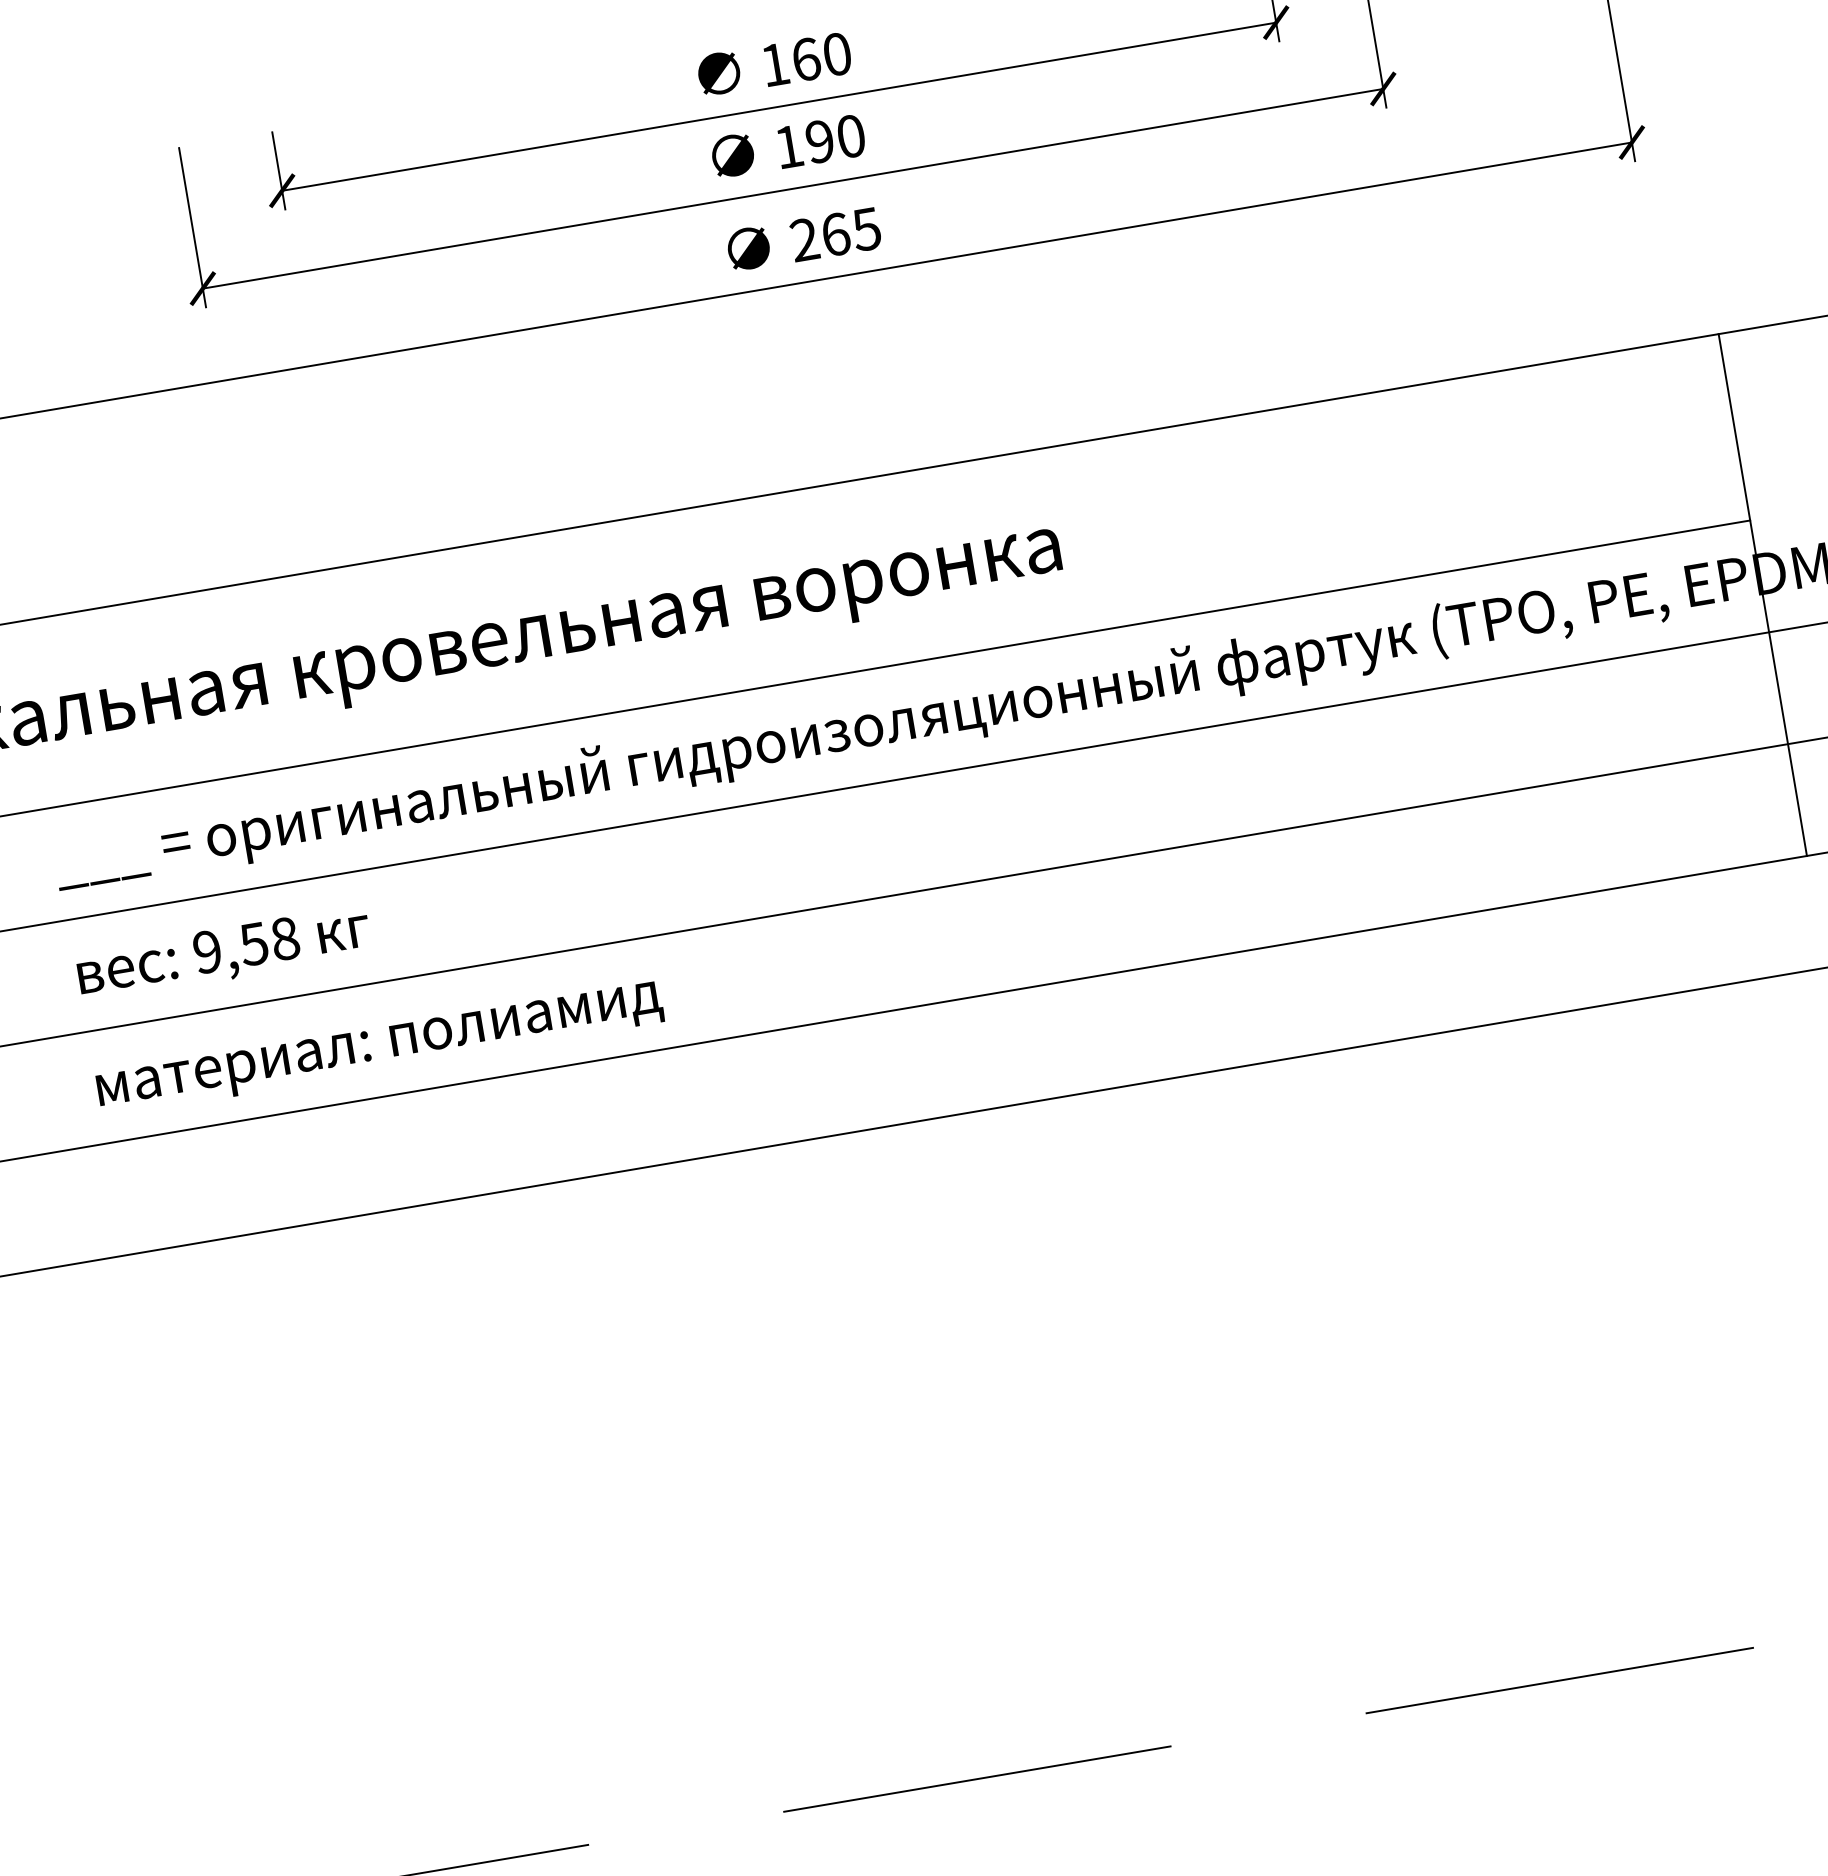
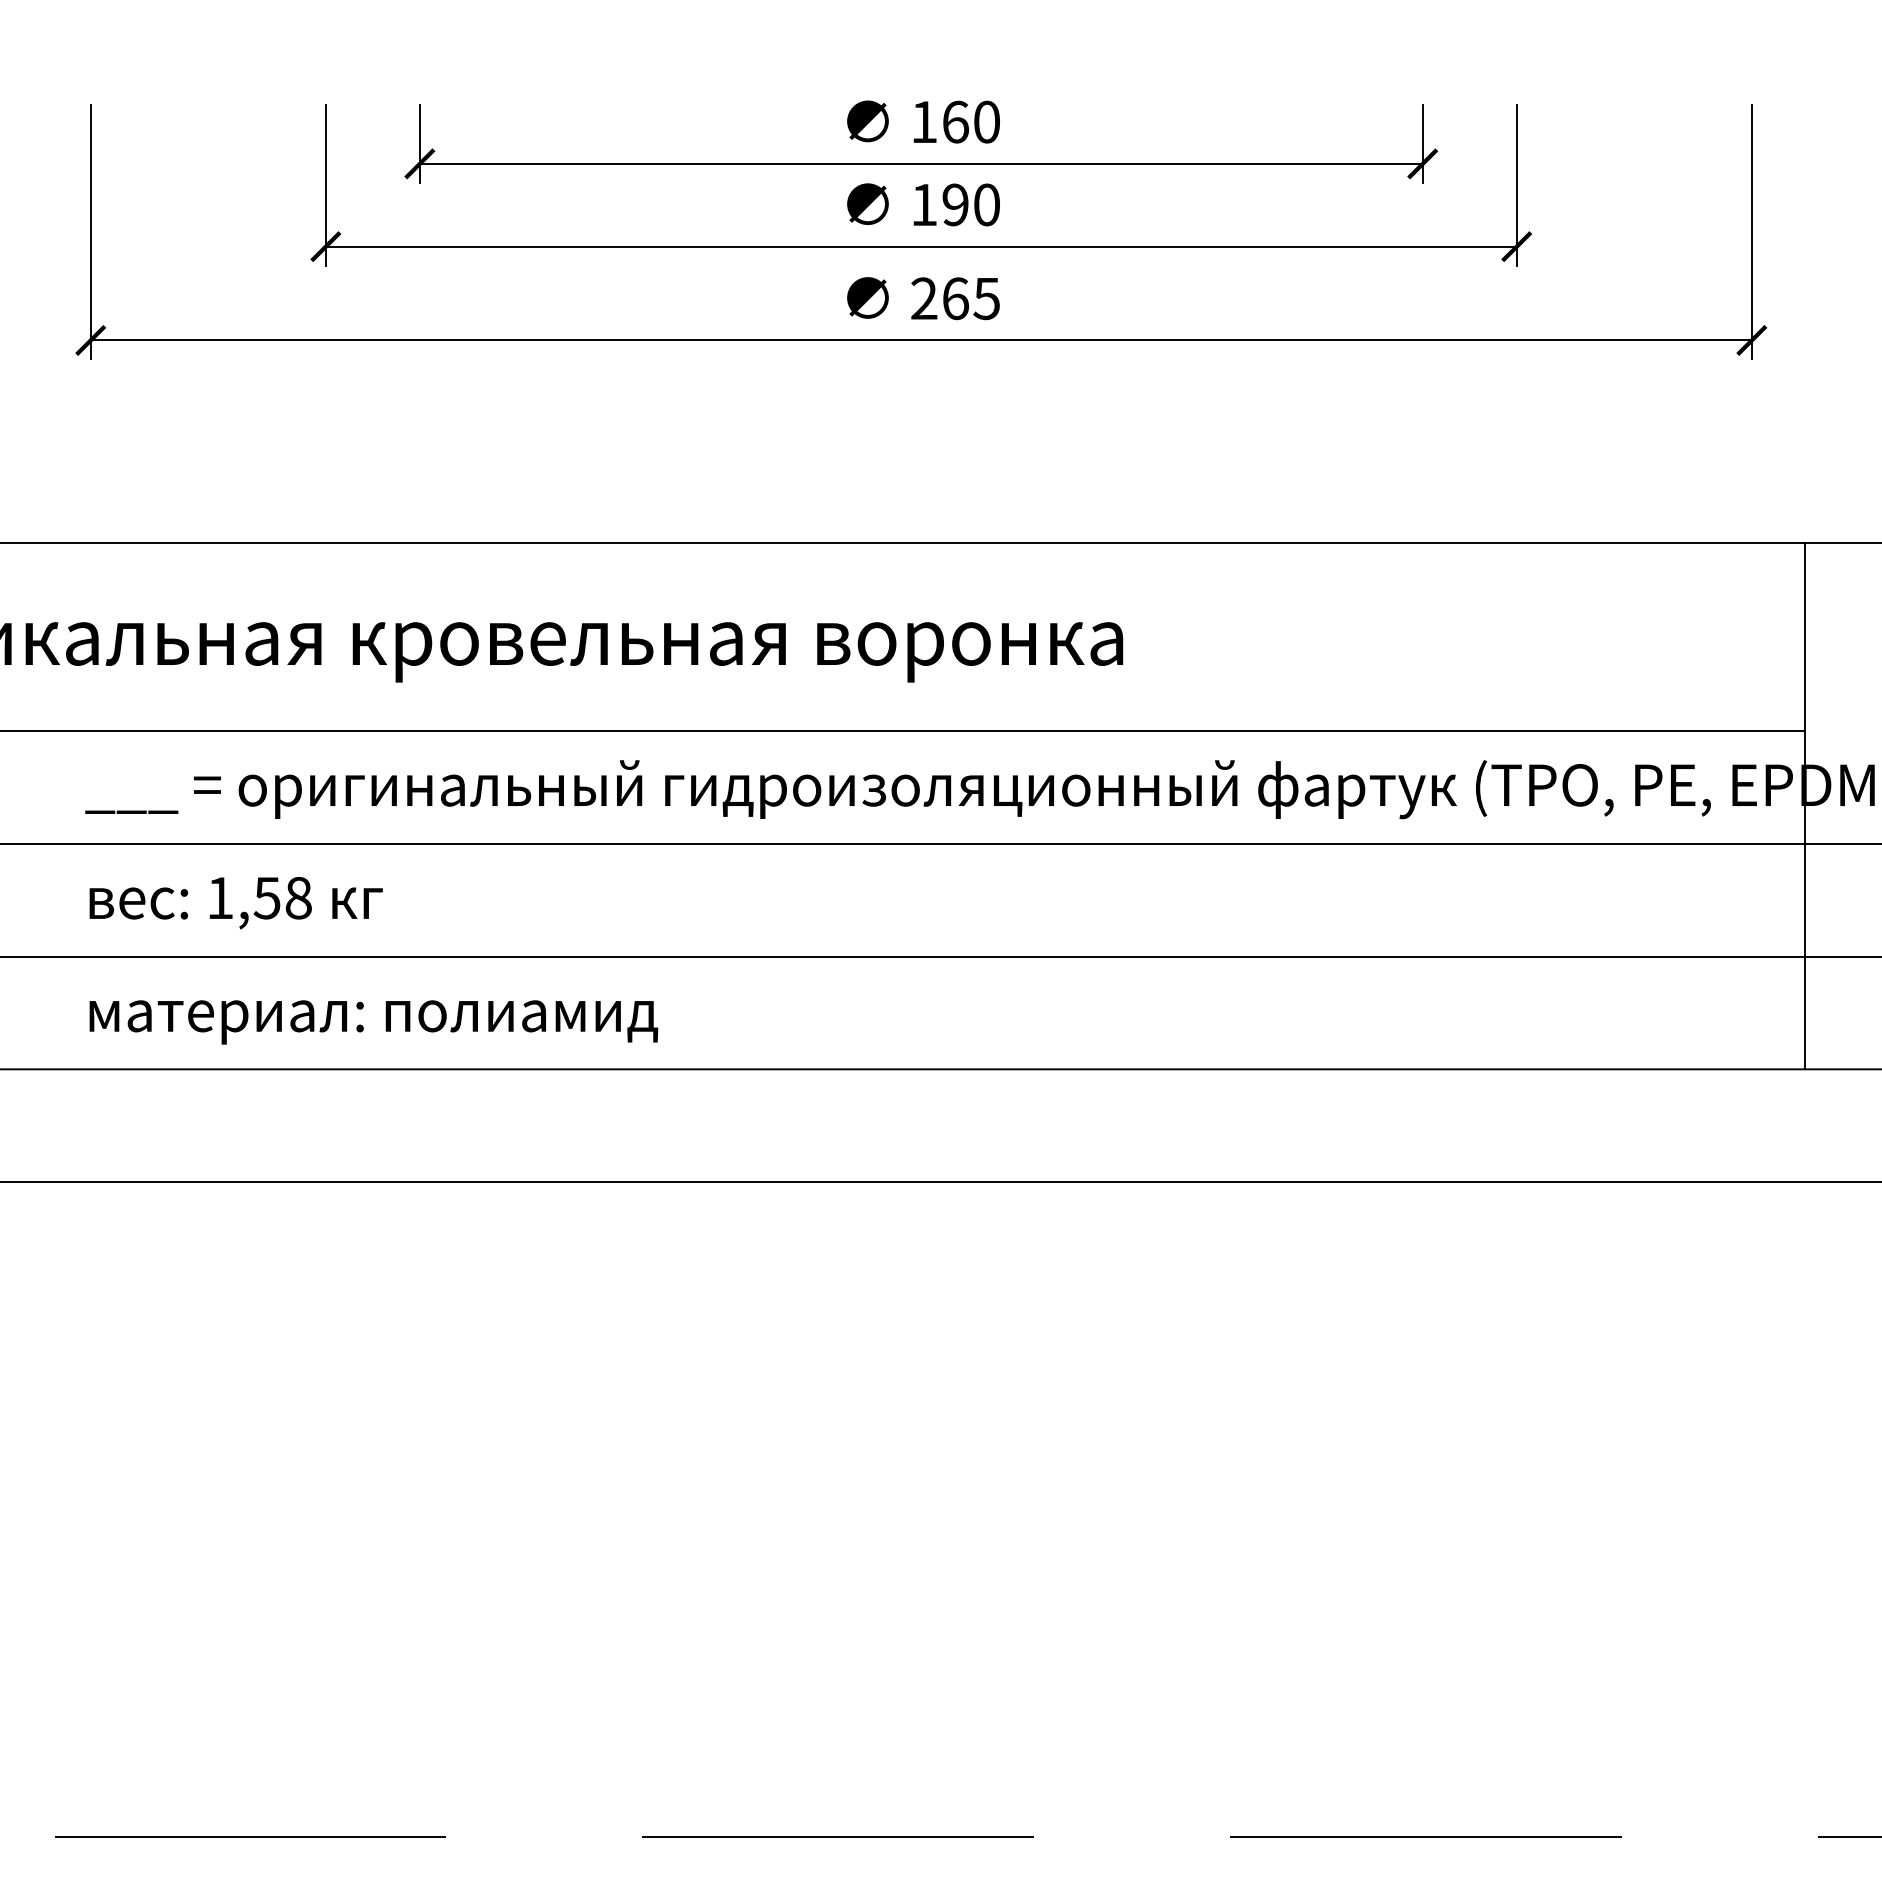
text: (207, 951) -> (220, 897), 9,58 -> 1,58

